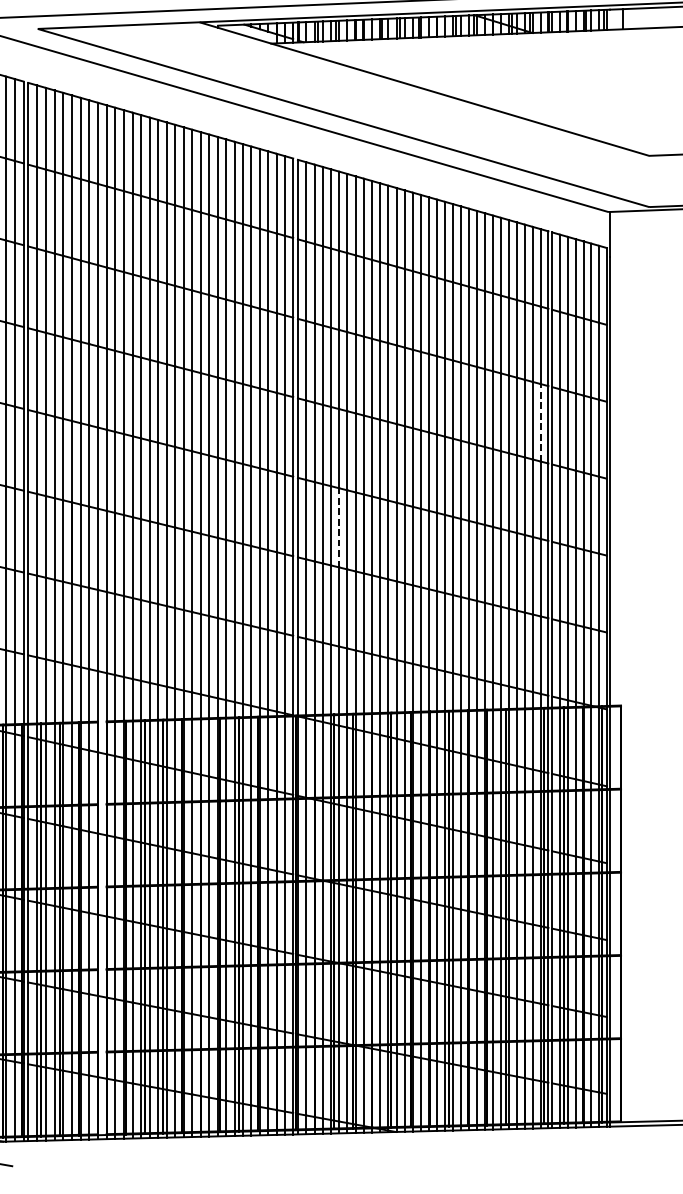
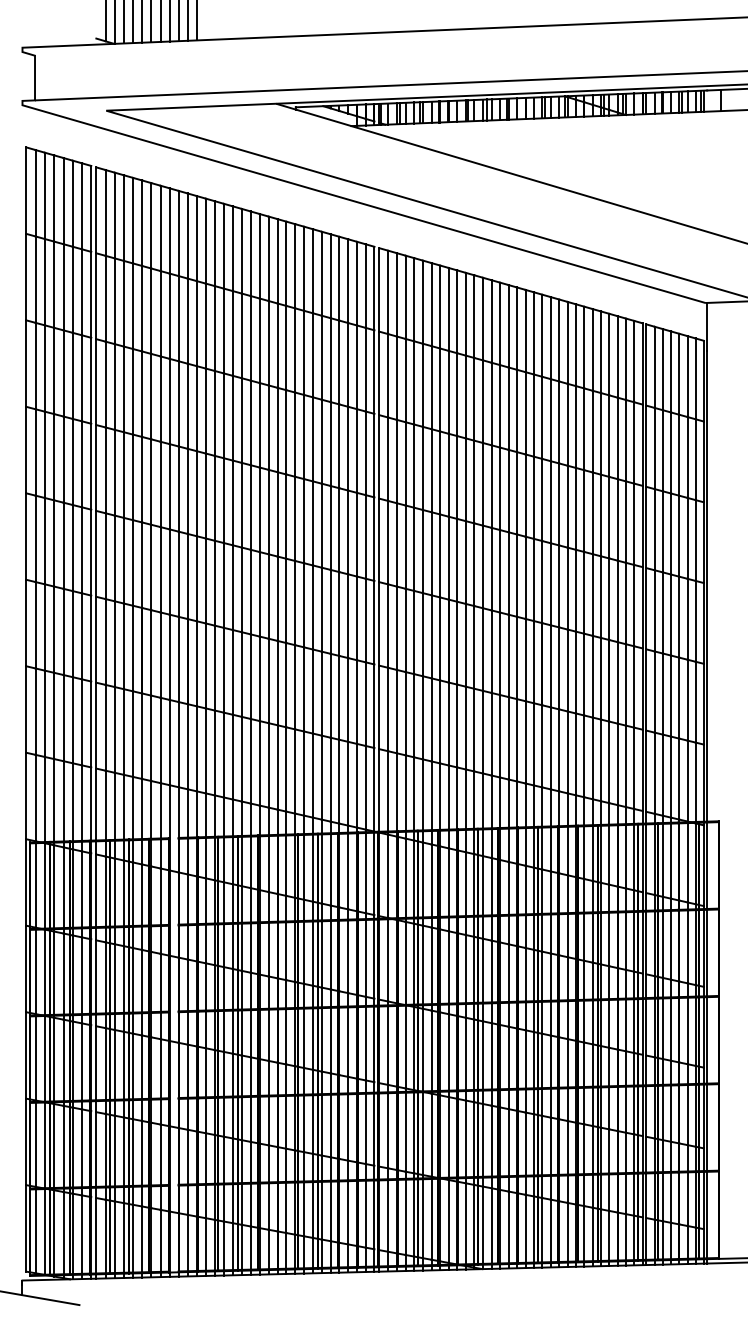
line: (540, 422) -> (634, 524), dashed -> solid
line: (338, 527) -> (422, 634), dashed -> solid

